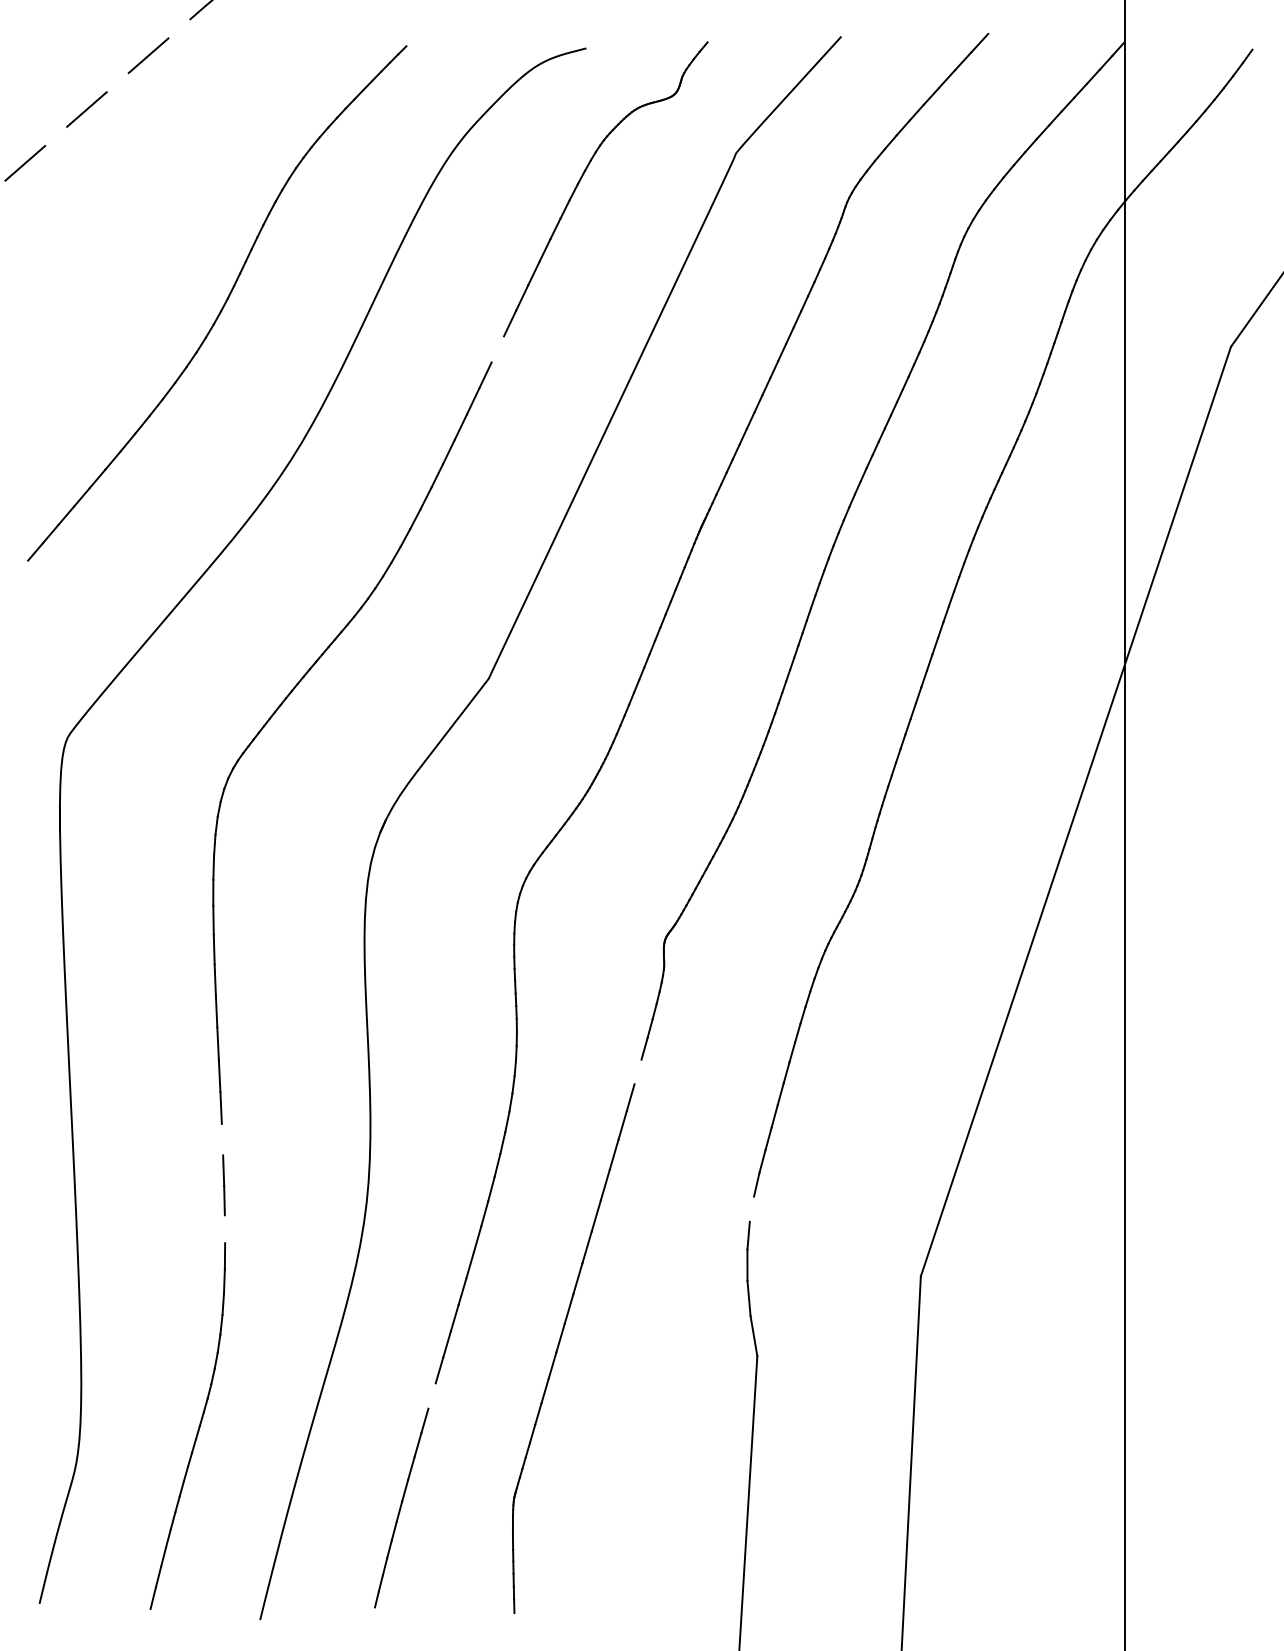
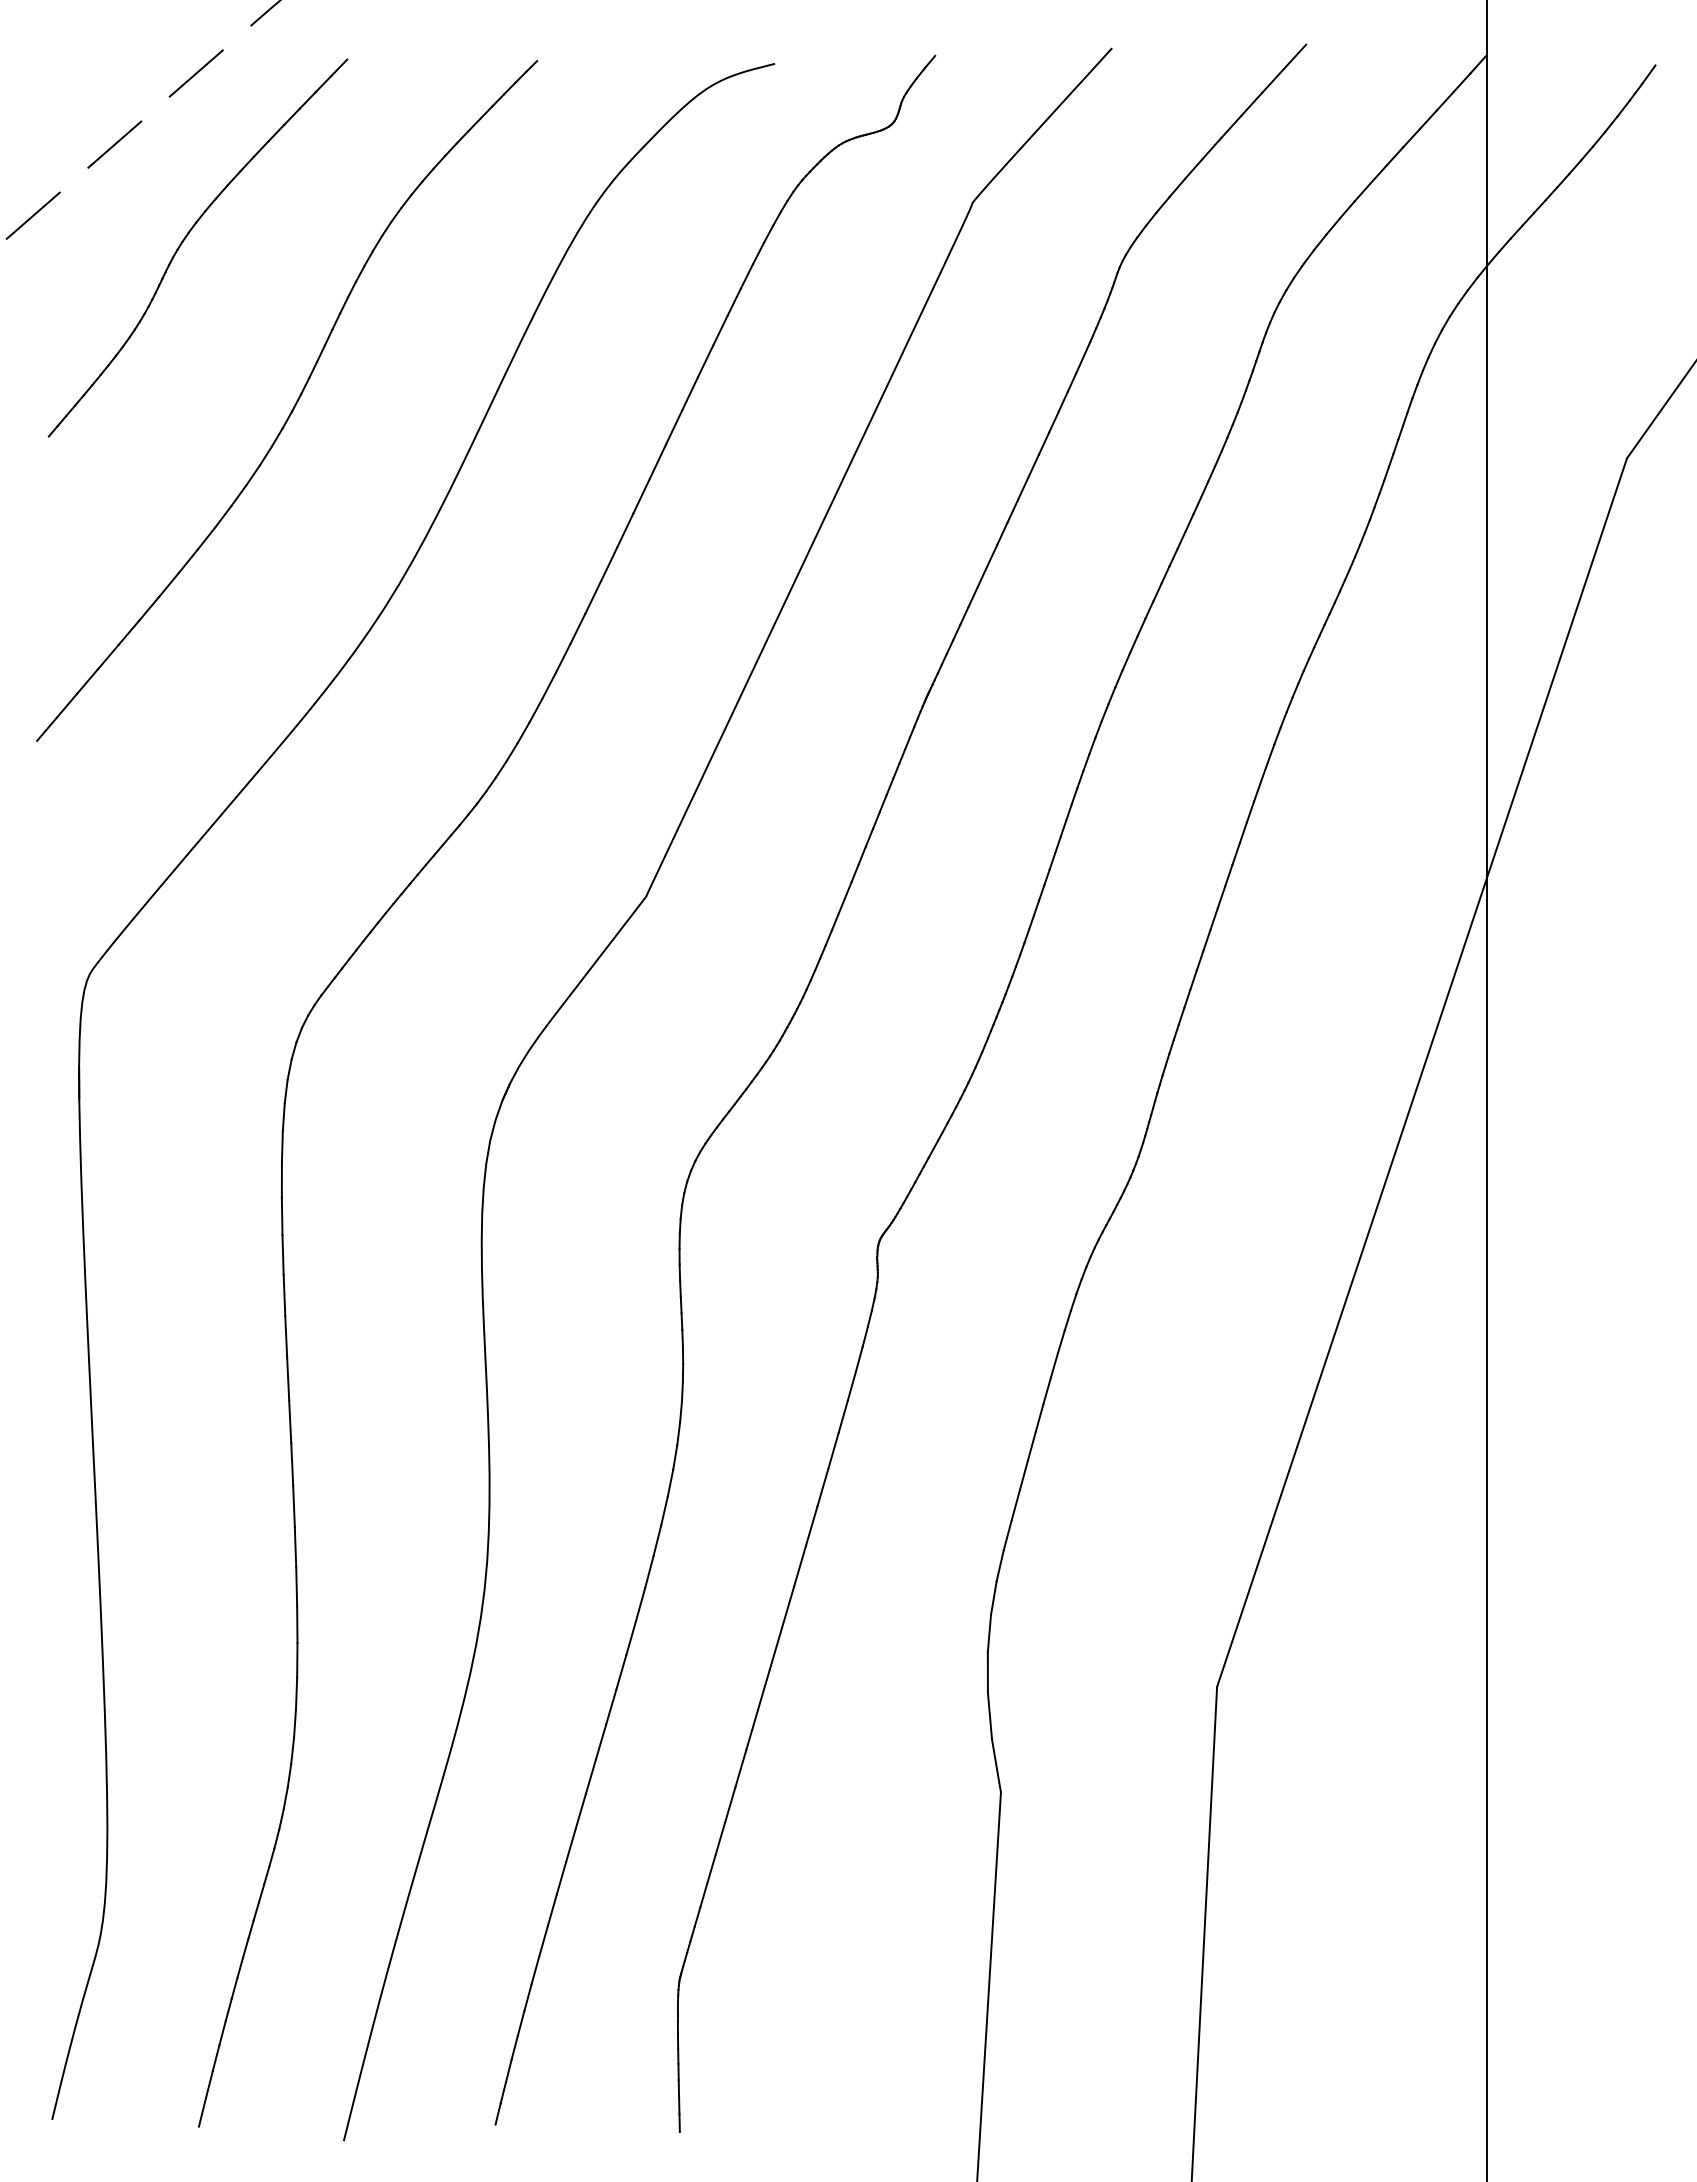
part: (139, 183) -> (184, 242), added
line: (497, 349) -> (657, 461), added
line: (637, 1071) -> (842, 1416), added
line: (222, 1139) -> (294, 1506), added
line: (751, 1208) -> (993, 1597), added
line: (224, 1229) -> (296, 1625), added
line: (431, 1395) -> (570, 1844), added

